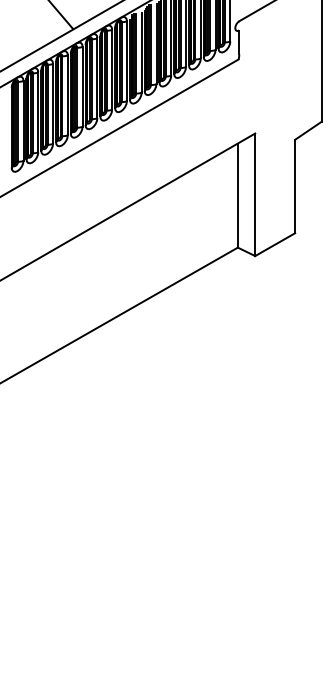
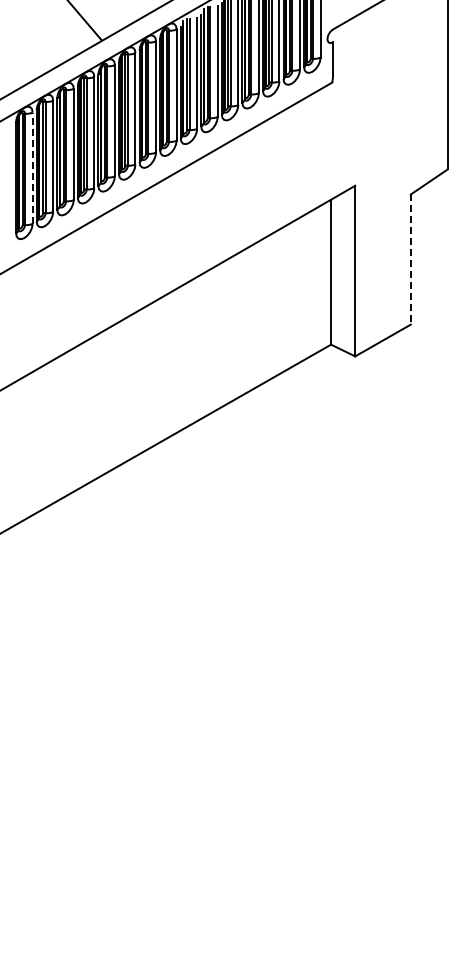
line: (23, 121) -> (32, 168), solid -> dashed
line: (294, 187) -> (410, 260), solid -> dashed

